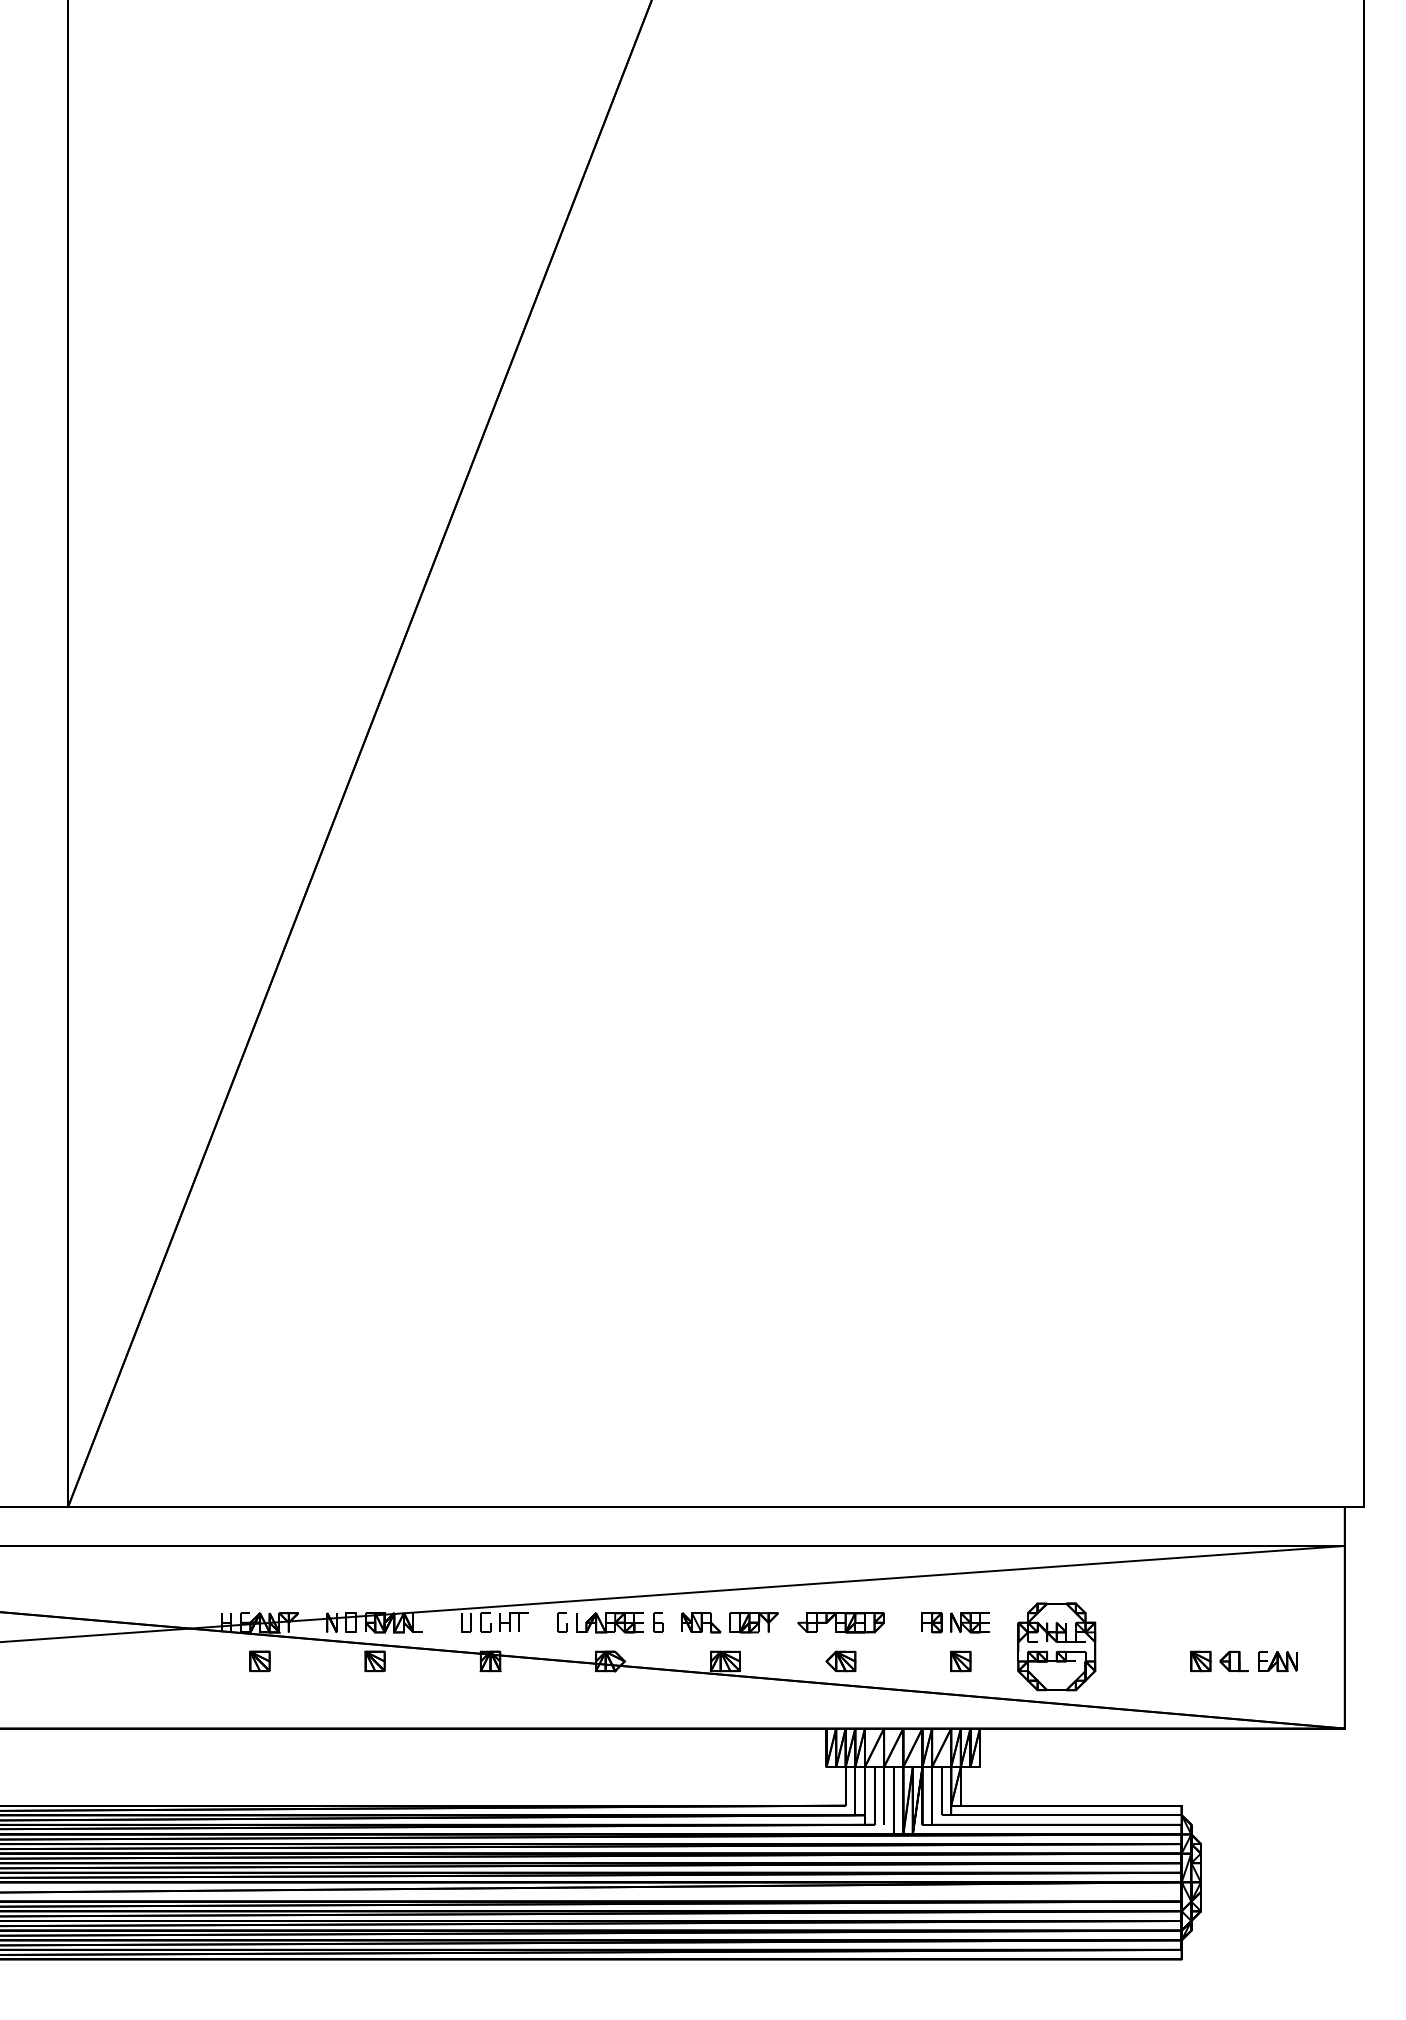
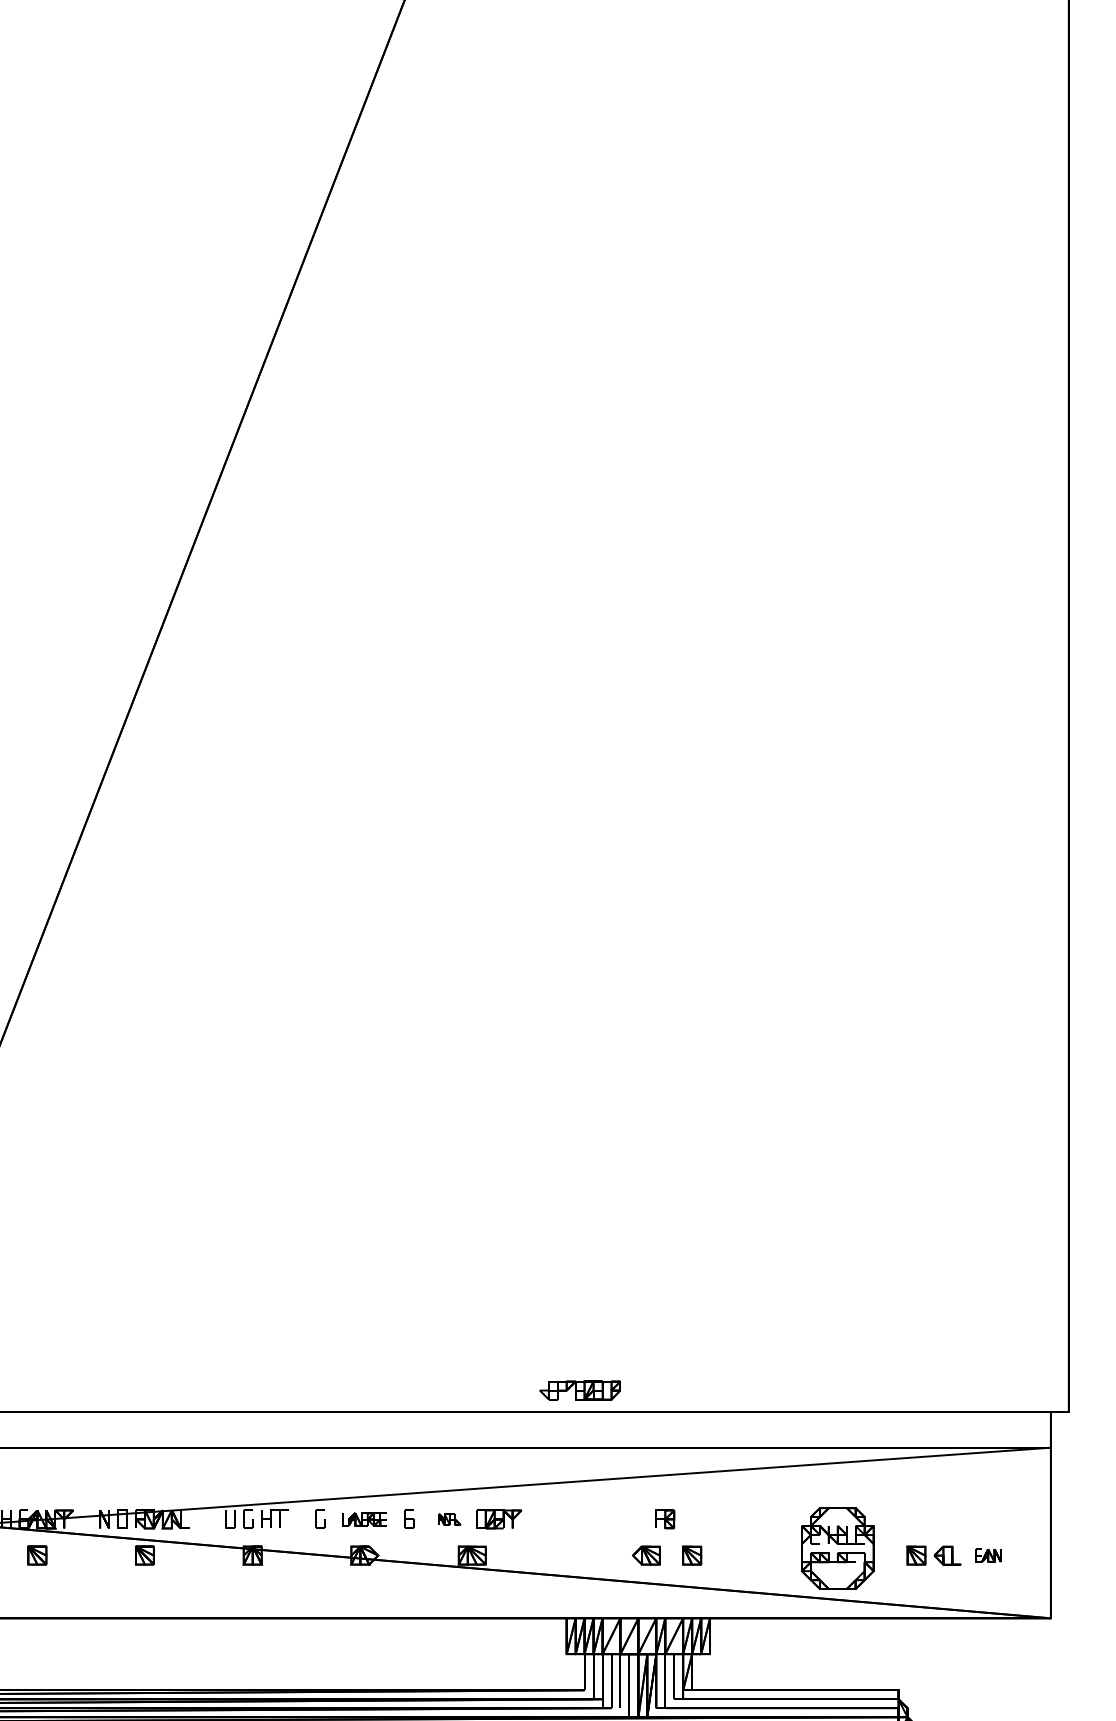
part: (609, 1622) -> (363, 1519), size x0.7
part: (701, 1622) -> (449, 1519), size x0.6
part: (840, 1622) -> (579, 1390), moved
part: (969, 1622) -> (700, 1519), removed
part: (1056, 1646) -> (837, 1548), moved
part: (840, 1661) -> (646, 1555), moved
part: (1277, 1661) -> (988, 1555), size x0.7

